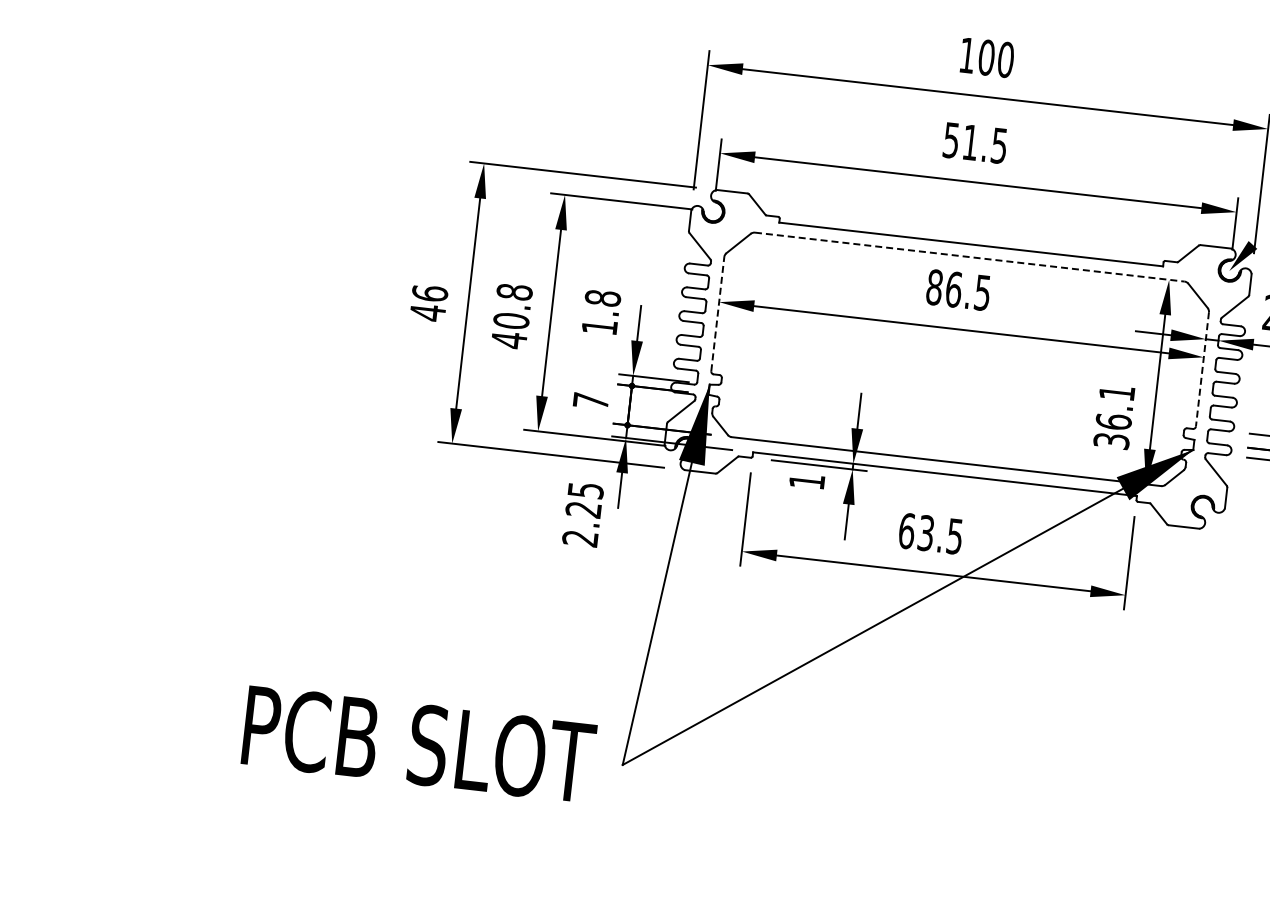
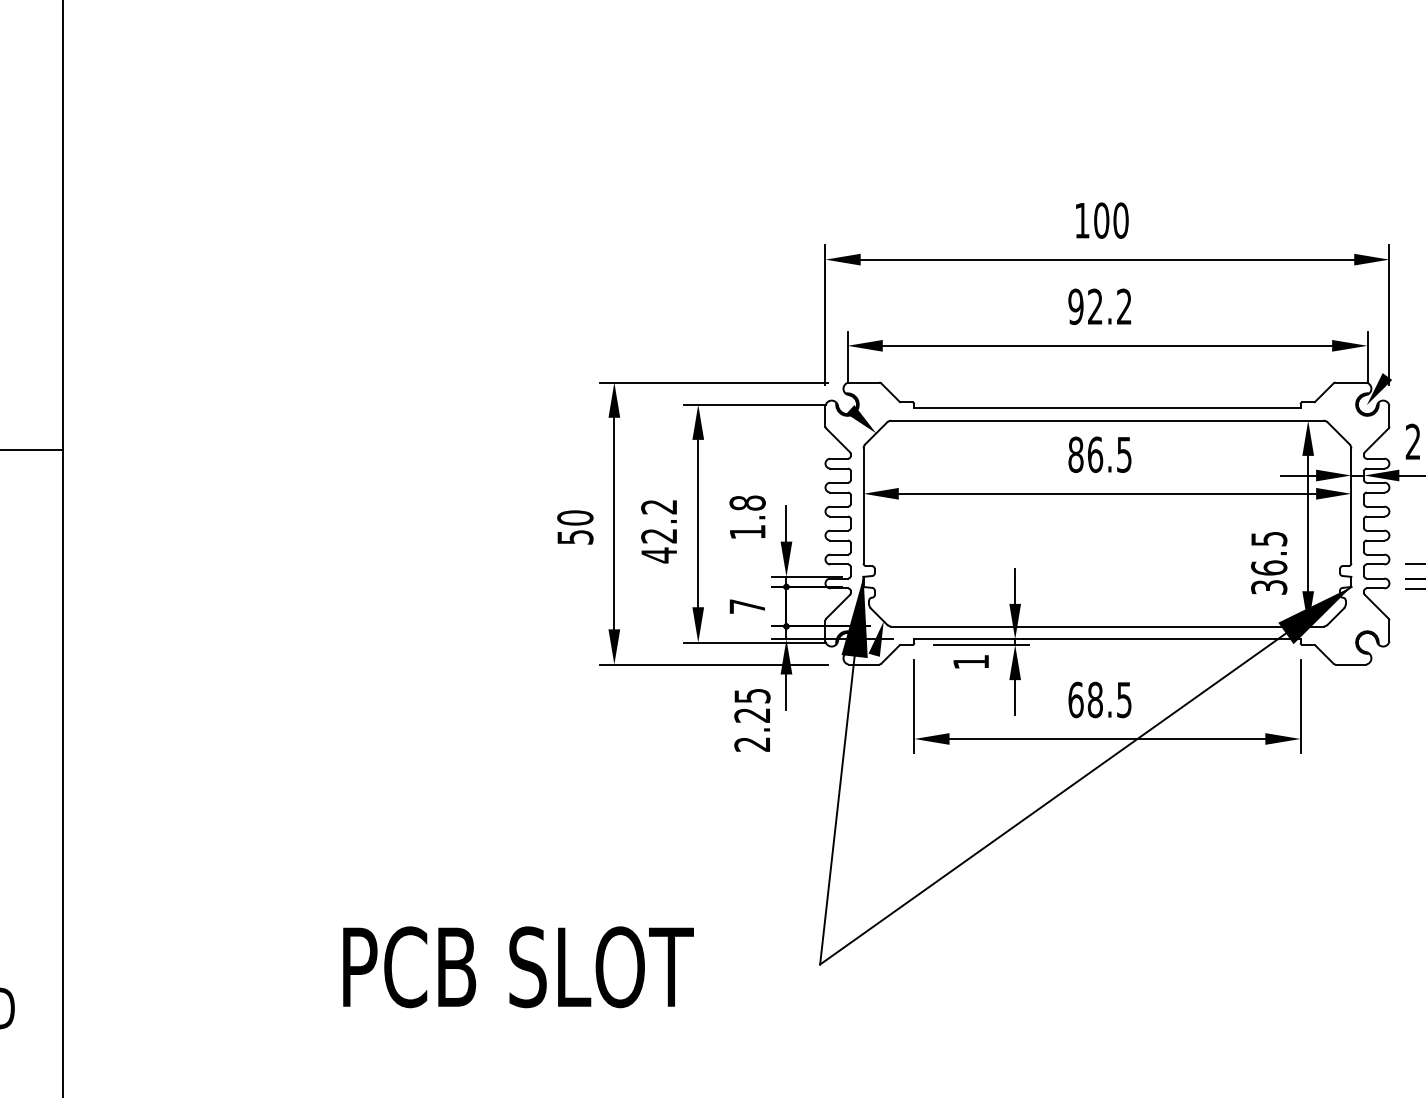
text: (974, 142) -> (1099, 306), 51.5 -> 92.2
fill: (725, 228) -> (861, 419), added
line: (969, 256) -> (1107, 420), dashed -> solid
text: (429, 303) -> (575, 527), 46 -> 50
text: (513, 306) -> (659, 521), 40.8 -> 42.2
line: (717, 313) -> (863, 505), dashed -> solid
line: (1202, 370) -> (1351, 506), dashed -> solid
text: (1117, 393) -> (1269, 539), 36.1 -> 36.5
fill: (714, 447) -> (875, 638), added
text: (925, 532) -> (1094, 699), 63.5 -> 68.5
text: (419, 744) -> (518, 967), moved

